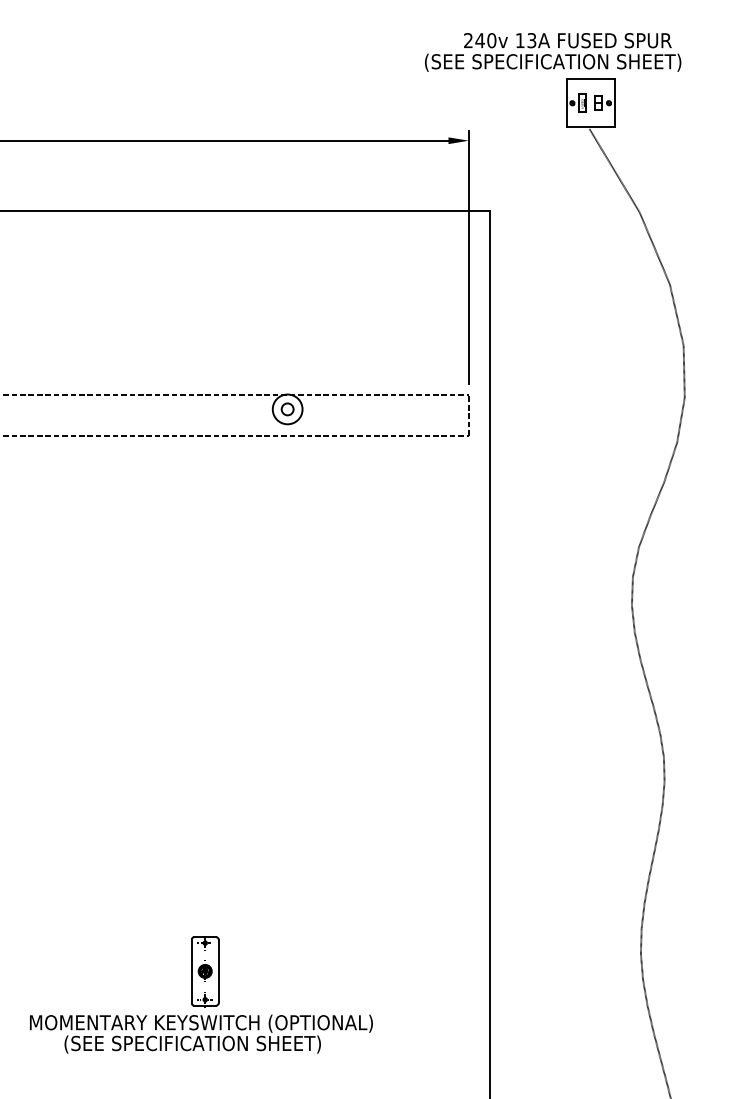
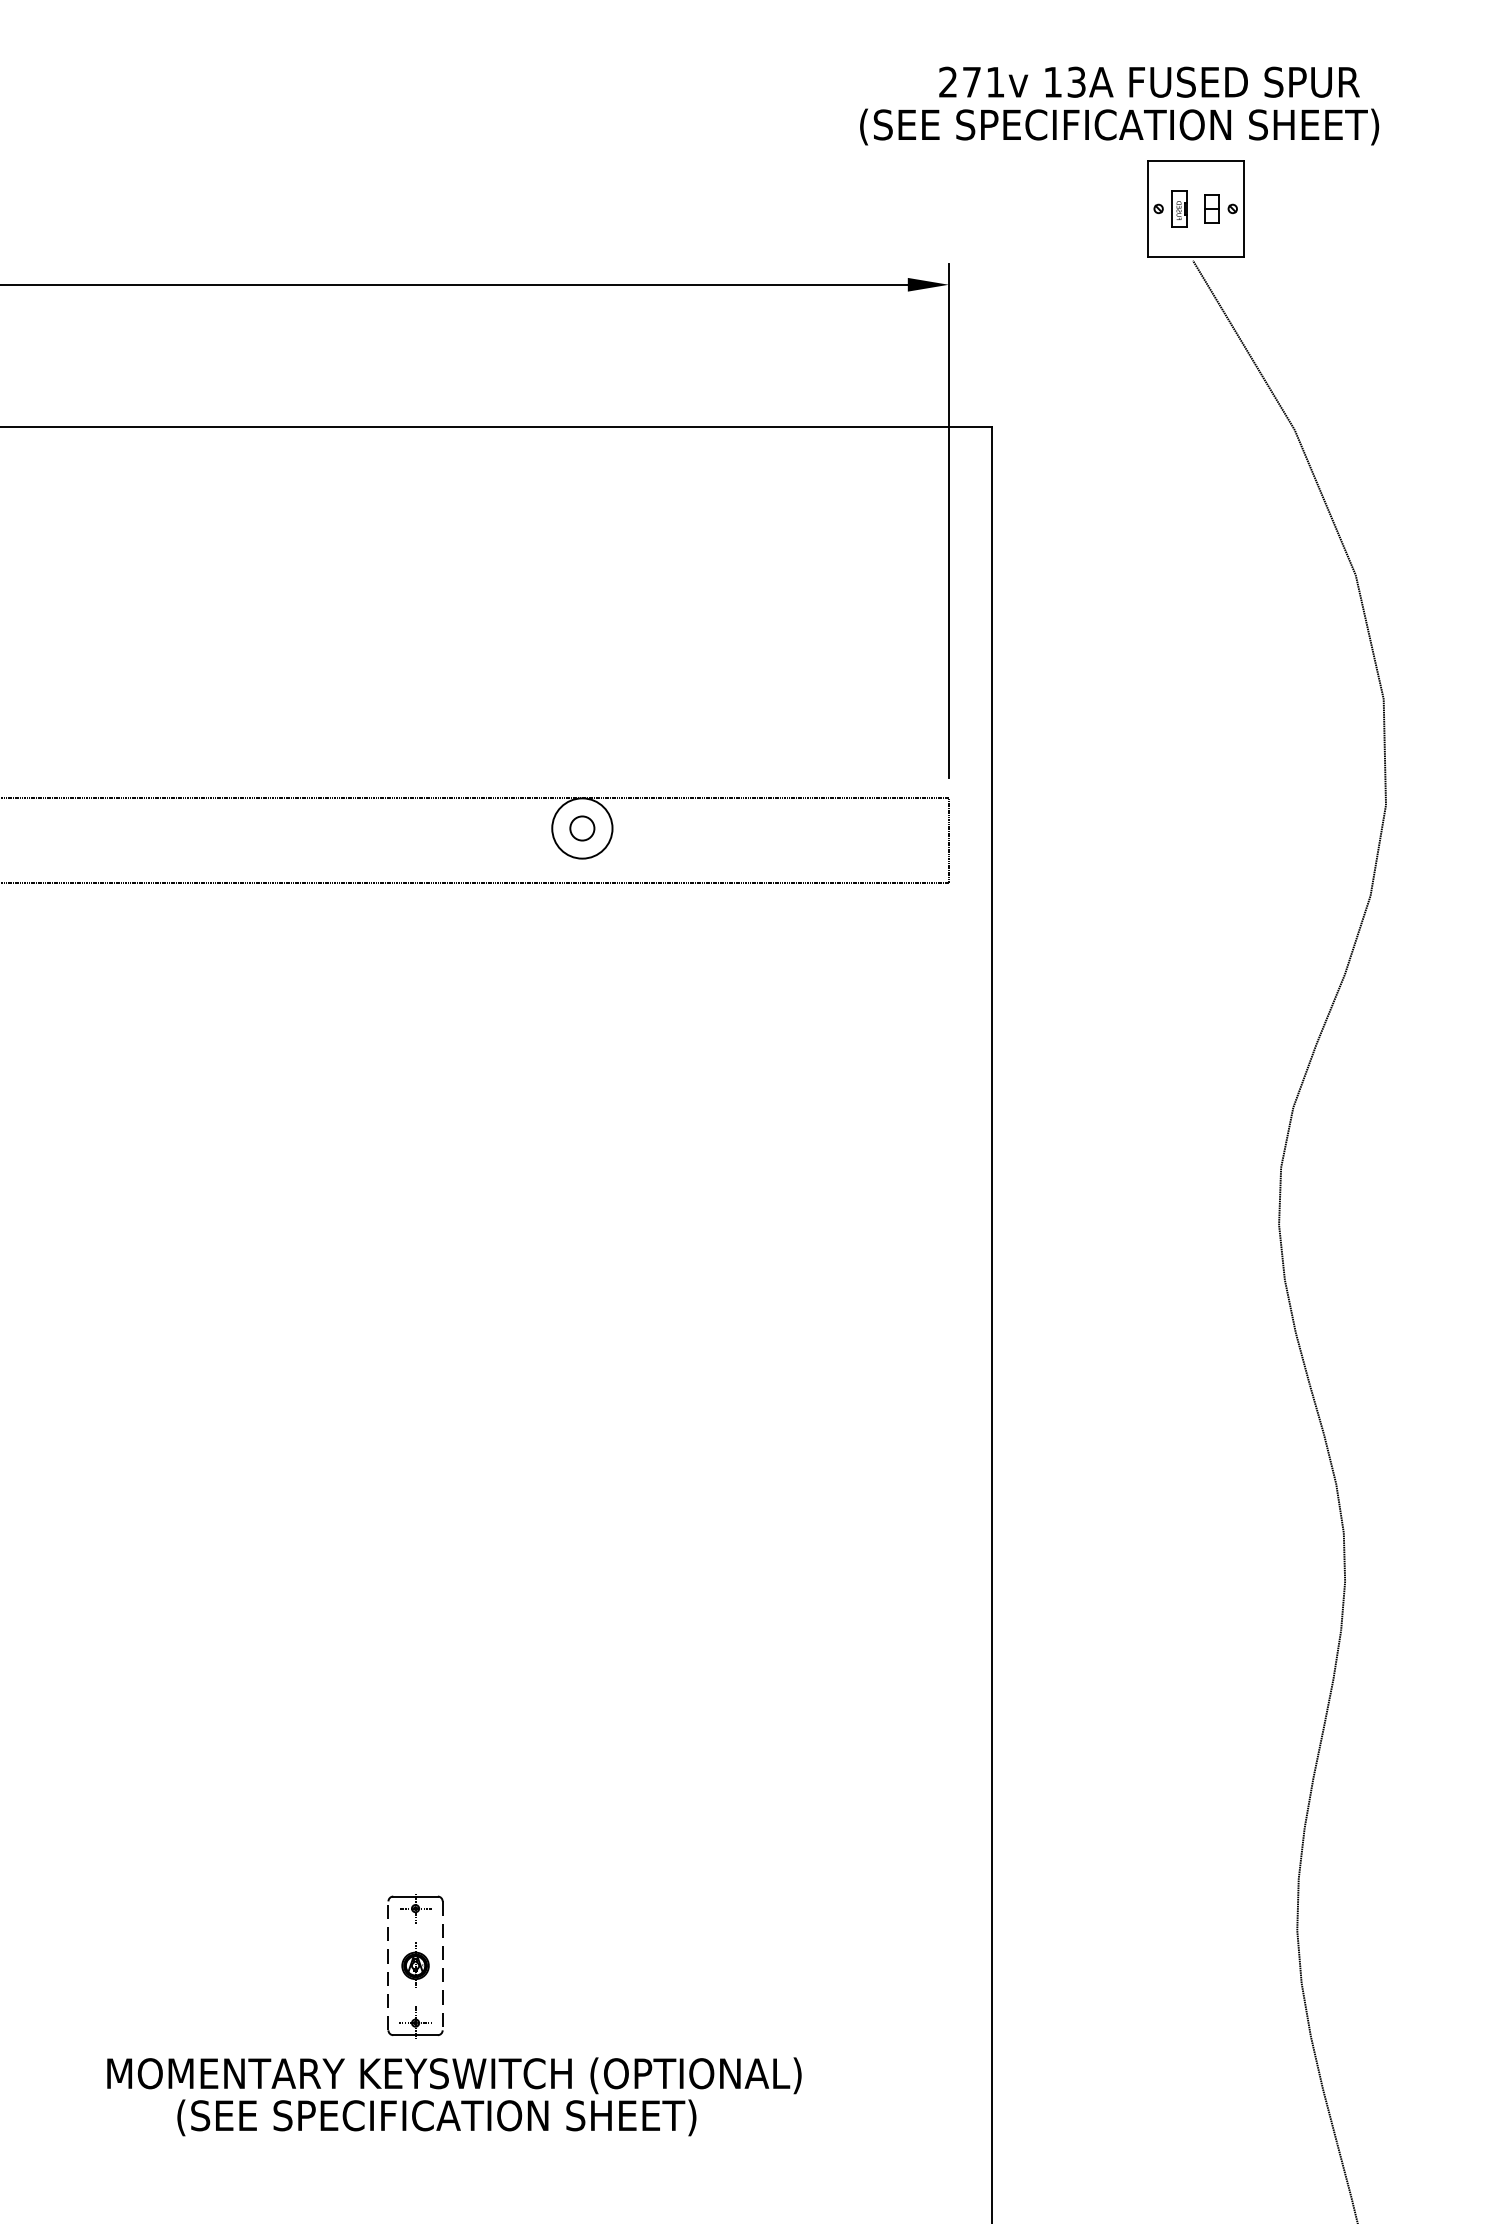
text: (485, 40) -> (982, 81), 240v -> 271v
line: (191, 971) -> (387, 1966), solid -> dashed
line: (218, 971) -> (442, 1966), solid -> dashed
text: (201, 1033) -> (454, 2095), moved

